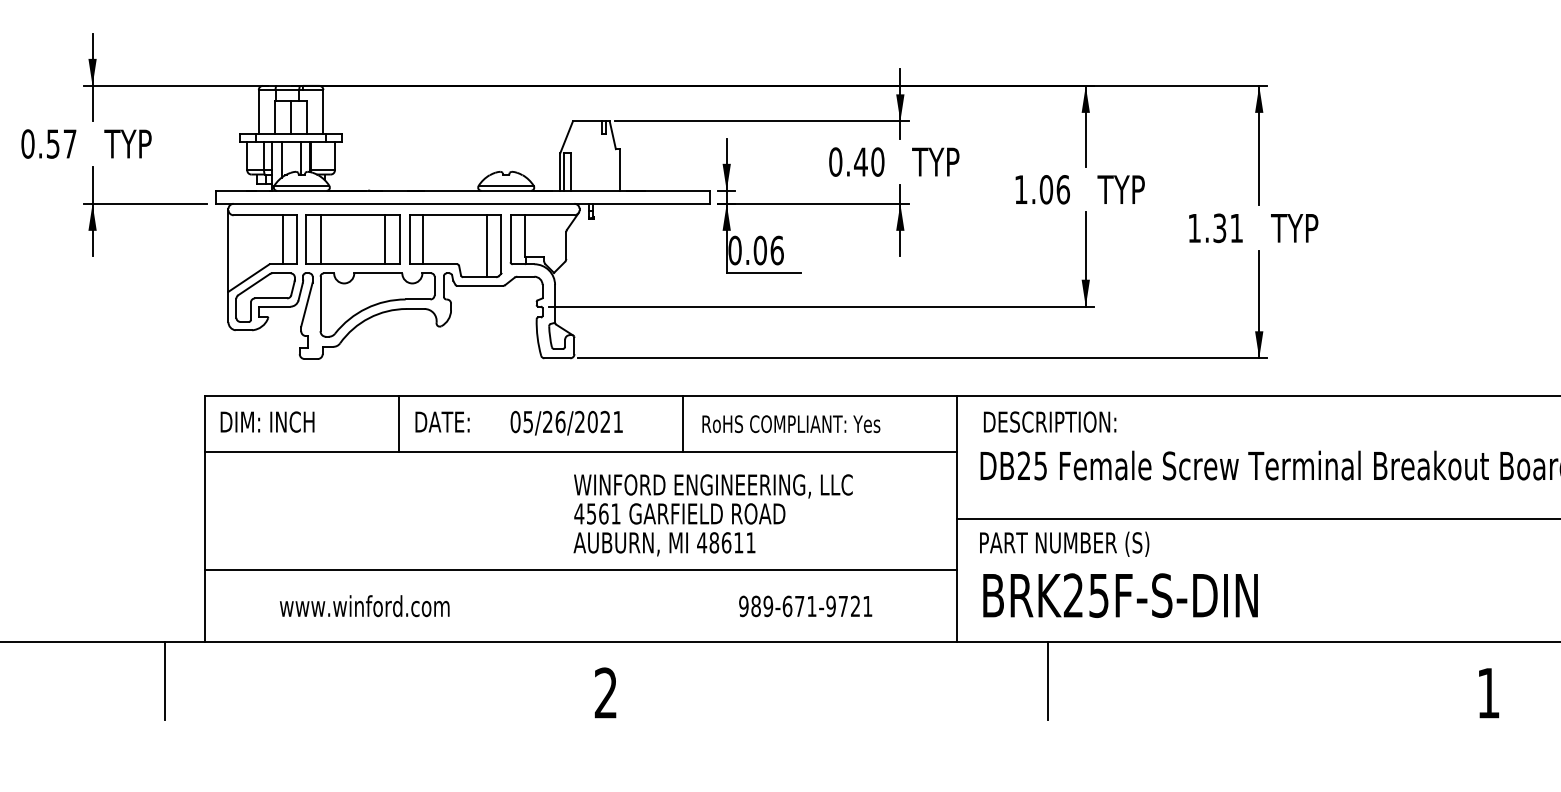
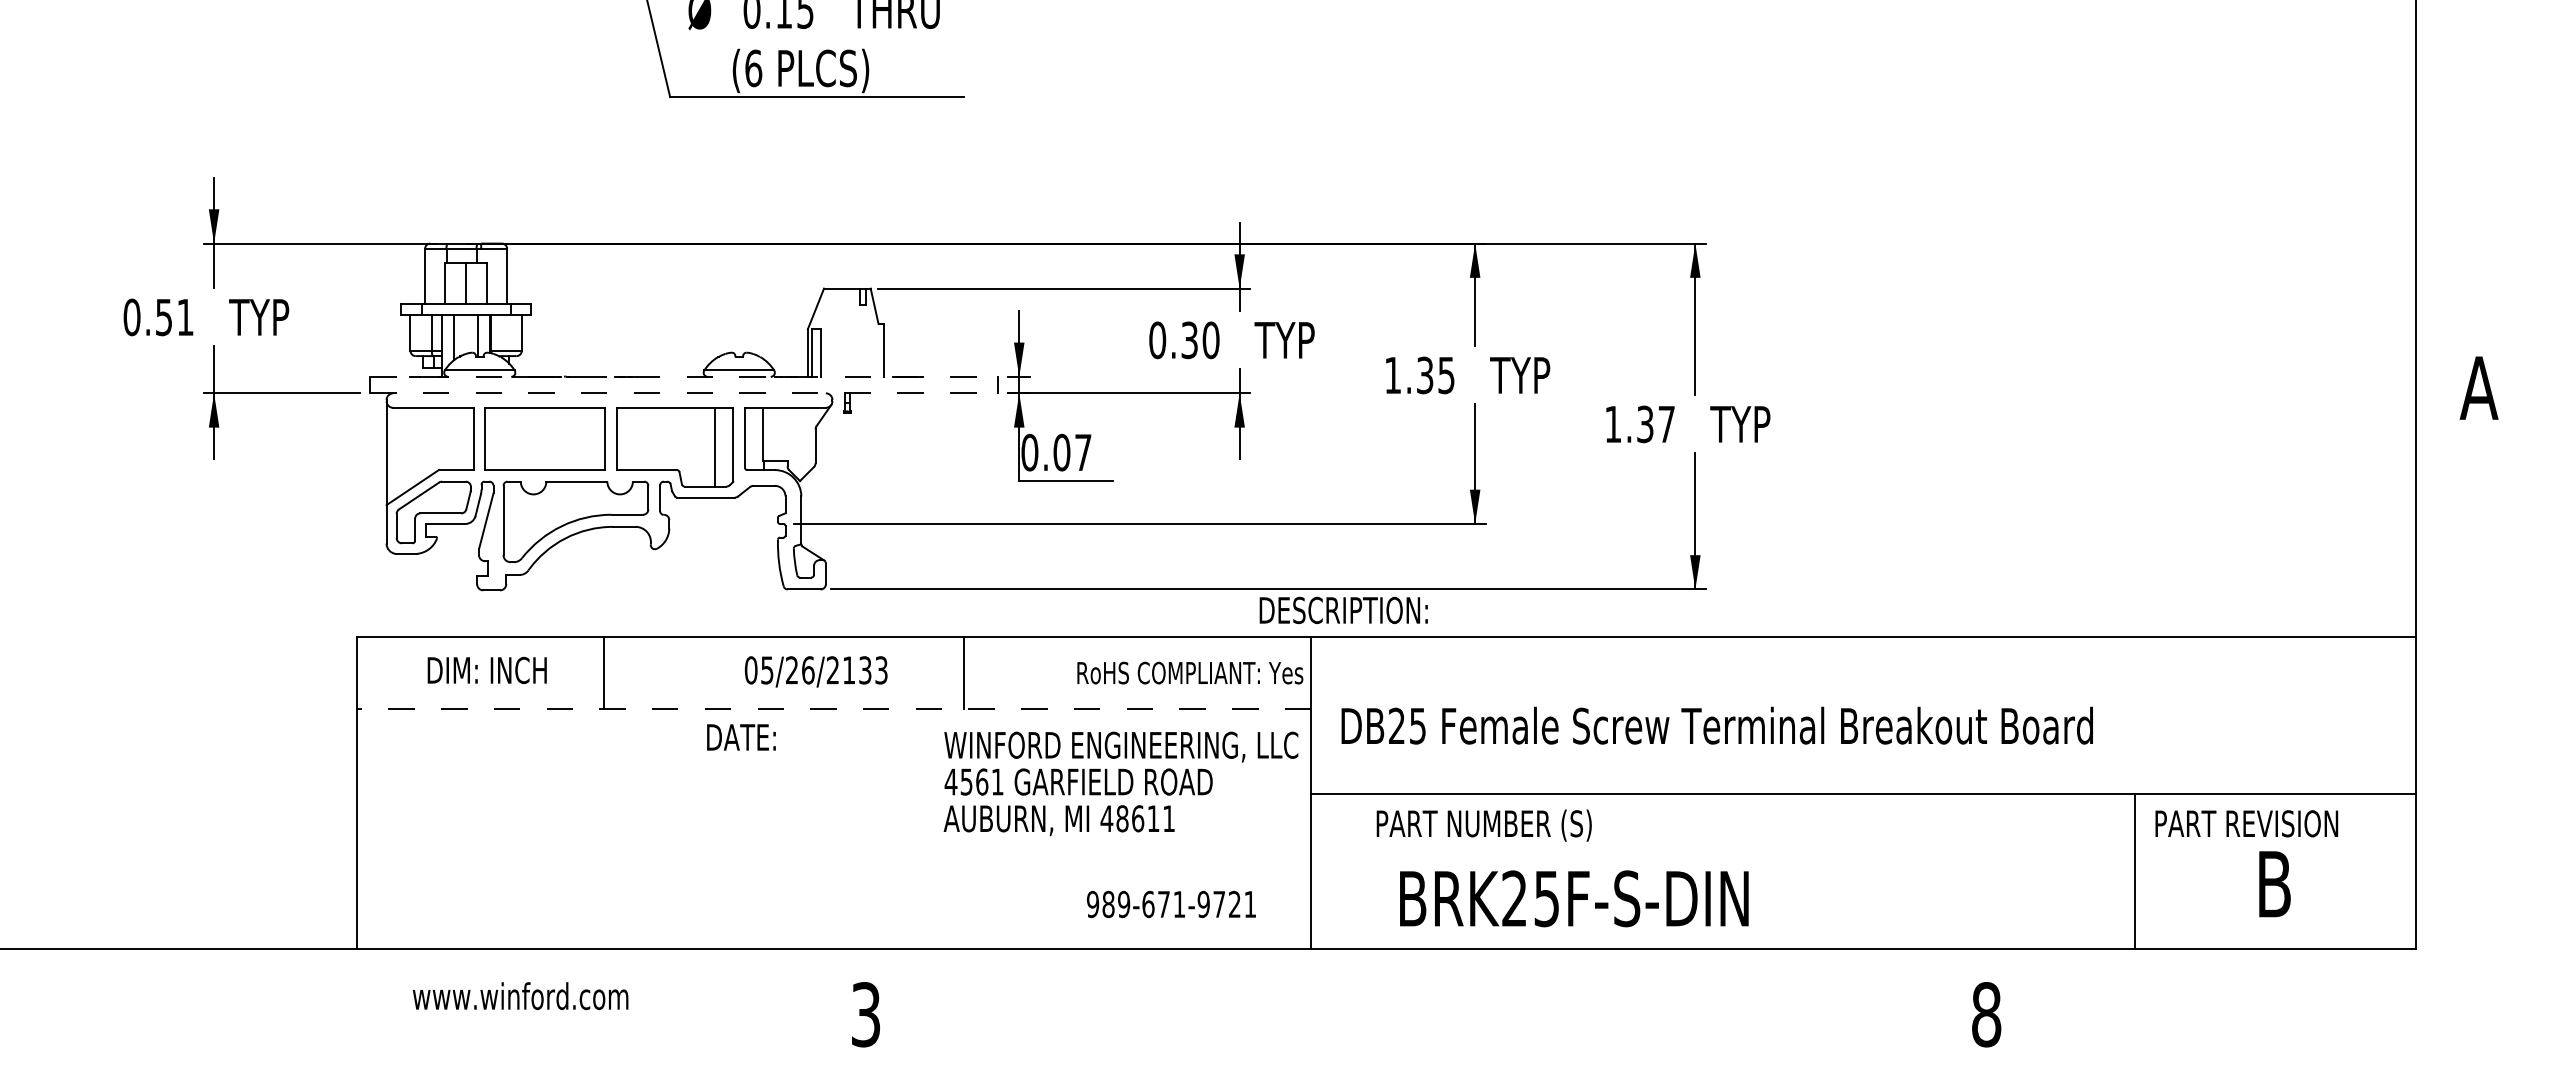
text: (70, 144) -> (185, 317), 0.57 -> 0.51
text: (860, 162) -> (1189, 340), 0.40 -> 0.30
text: (1054, 189) -> (1435, 375), 1.06 -> 1.35
line: (462, 190) -> (683, 376), solid -> dashed
line: (462, 203) -> (683, 393), solid -> dashed
text: (1236, 228) -> (1666, 424), 1.31 -> 1.37
line: (282, 239) -> (455, 438), removed
line: (320, 239) -> (503, 438), removed
line: (385, 239) -> (585, 438), removed
line: (422, 239) -> (633, 438), removed
text: (777, 250) -> (1083, 452), 0.06 -> 0.07
text: (266, 421) -> (486, 669), moved
text: (442, 422) -> (741, 737), moved
text: (604, 422) -> (864, 670), 05/26/2021 -> 05/26/2133
text: (1049, 422) -> (1343, 610), moved
text: (791, 423) -> (1190, 672), moved
line: (580, 452) -> (833, 708), solid -> dashed
text: (712, 515) -> (1120, 783), moved
text: (1064, 544) -> (1483, 825), moved
line: (580, 569) -> (833, 857), removed
text: (1120, 595) -> (1574, 898), moved
text: (364, 606) -> (520, 996), moved
text: (805, 606) -> (1171, 904), moved
line: (165, 680) -> (306, 998), removed
line: (1048, 680) -> (1427, 998), removed
text: (605, 693) -> (865, 1014), 2 -> 3
text: (1488, 693) -> (1986, 1014), 1 -> 8

